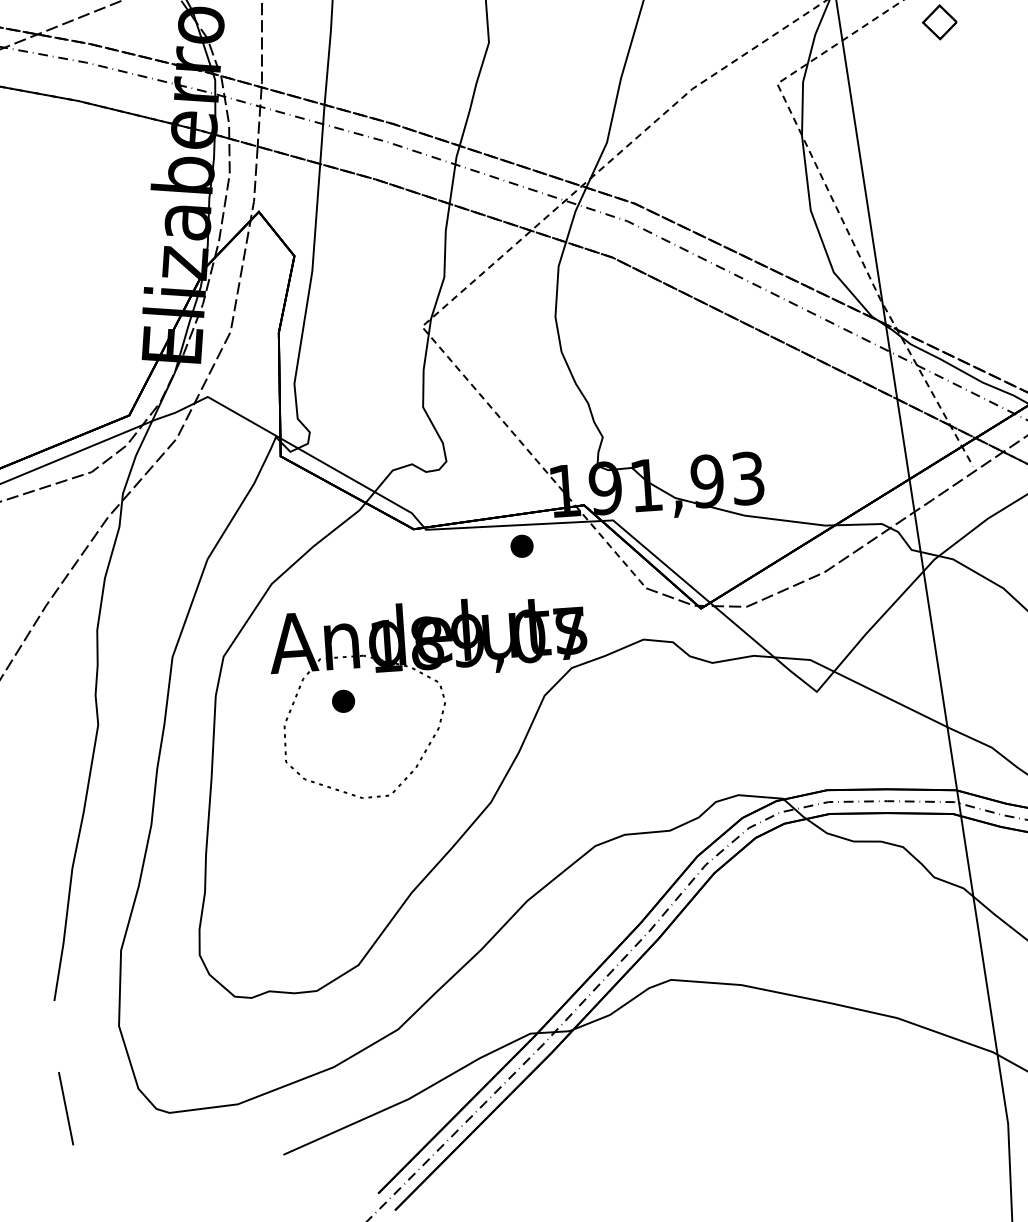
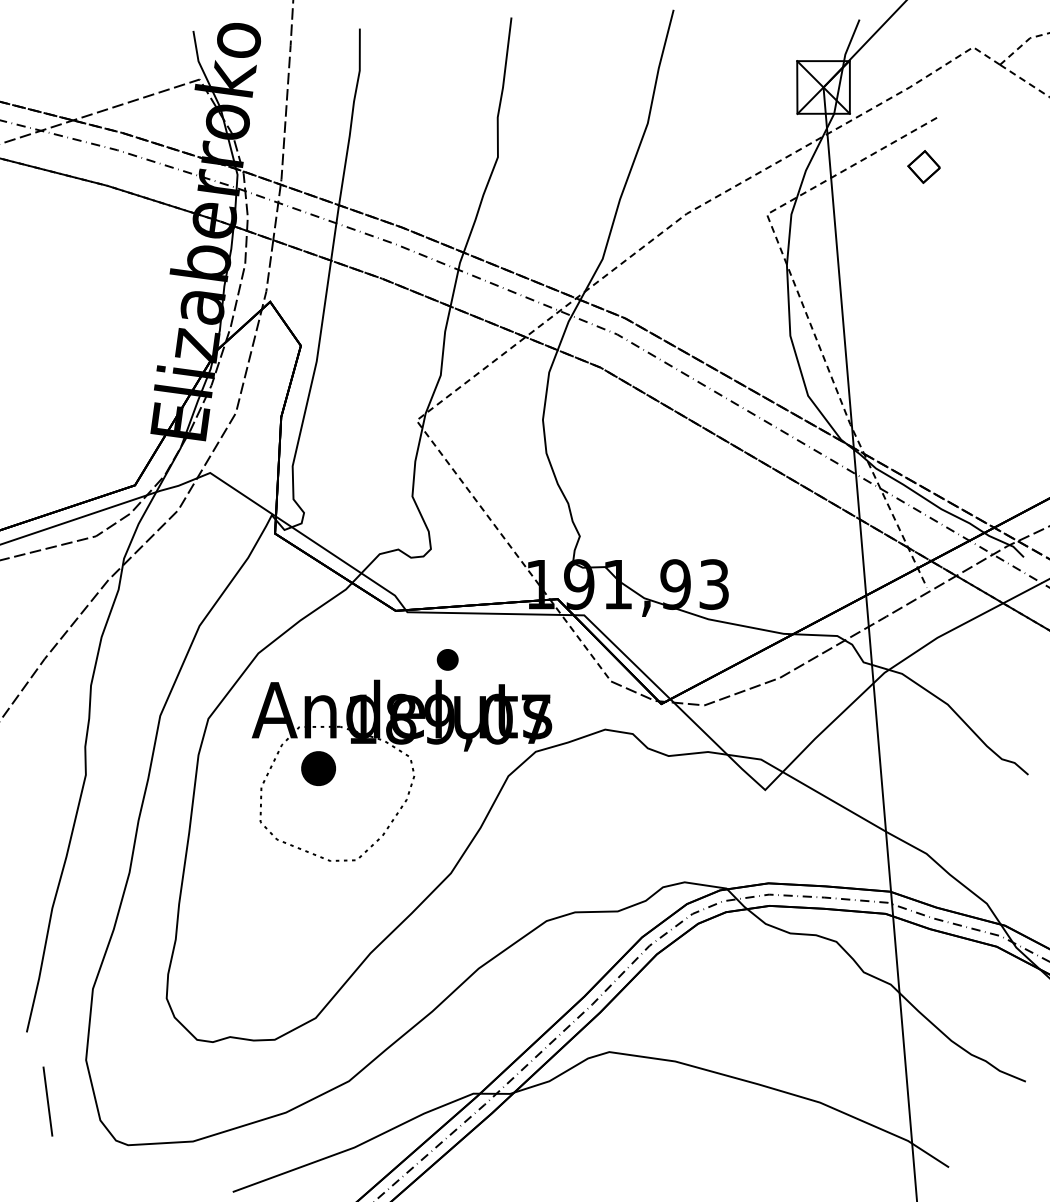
part: (521, 545) -> (447, 659), moved
part: (343, 701) -> (318, 768), size x1.6
line: (65, 1108) -> (47, 1101), moved

